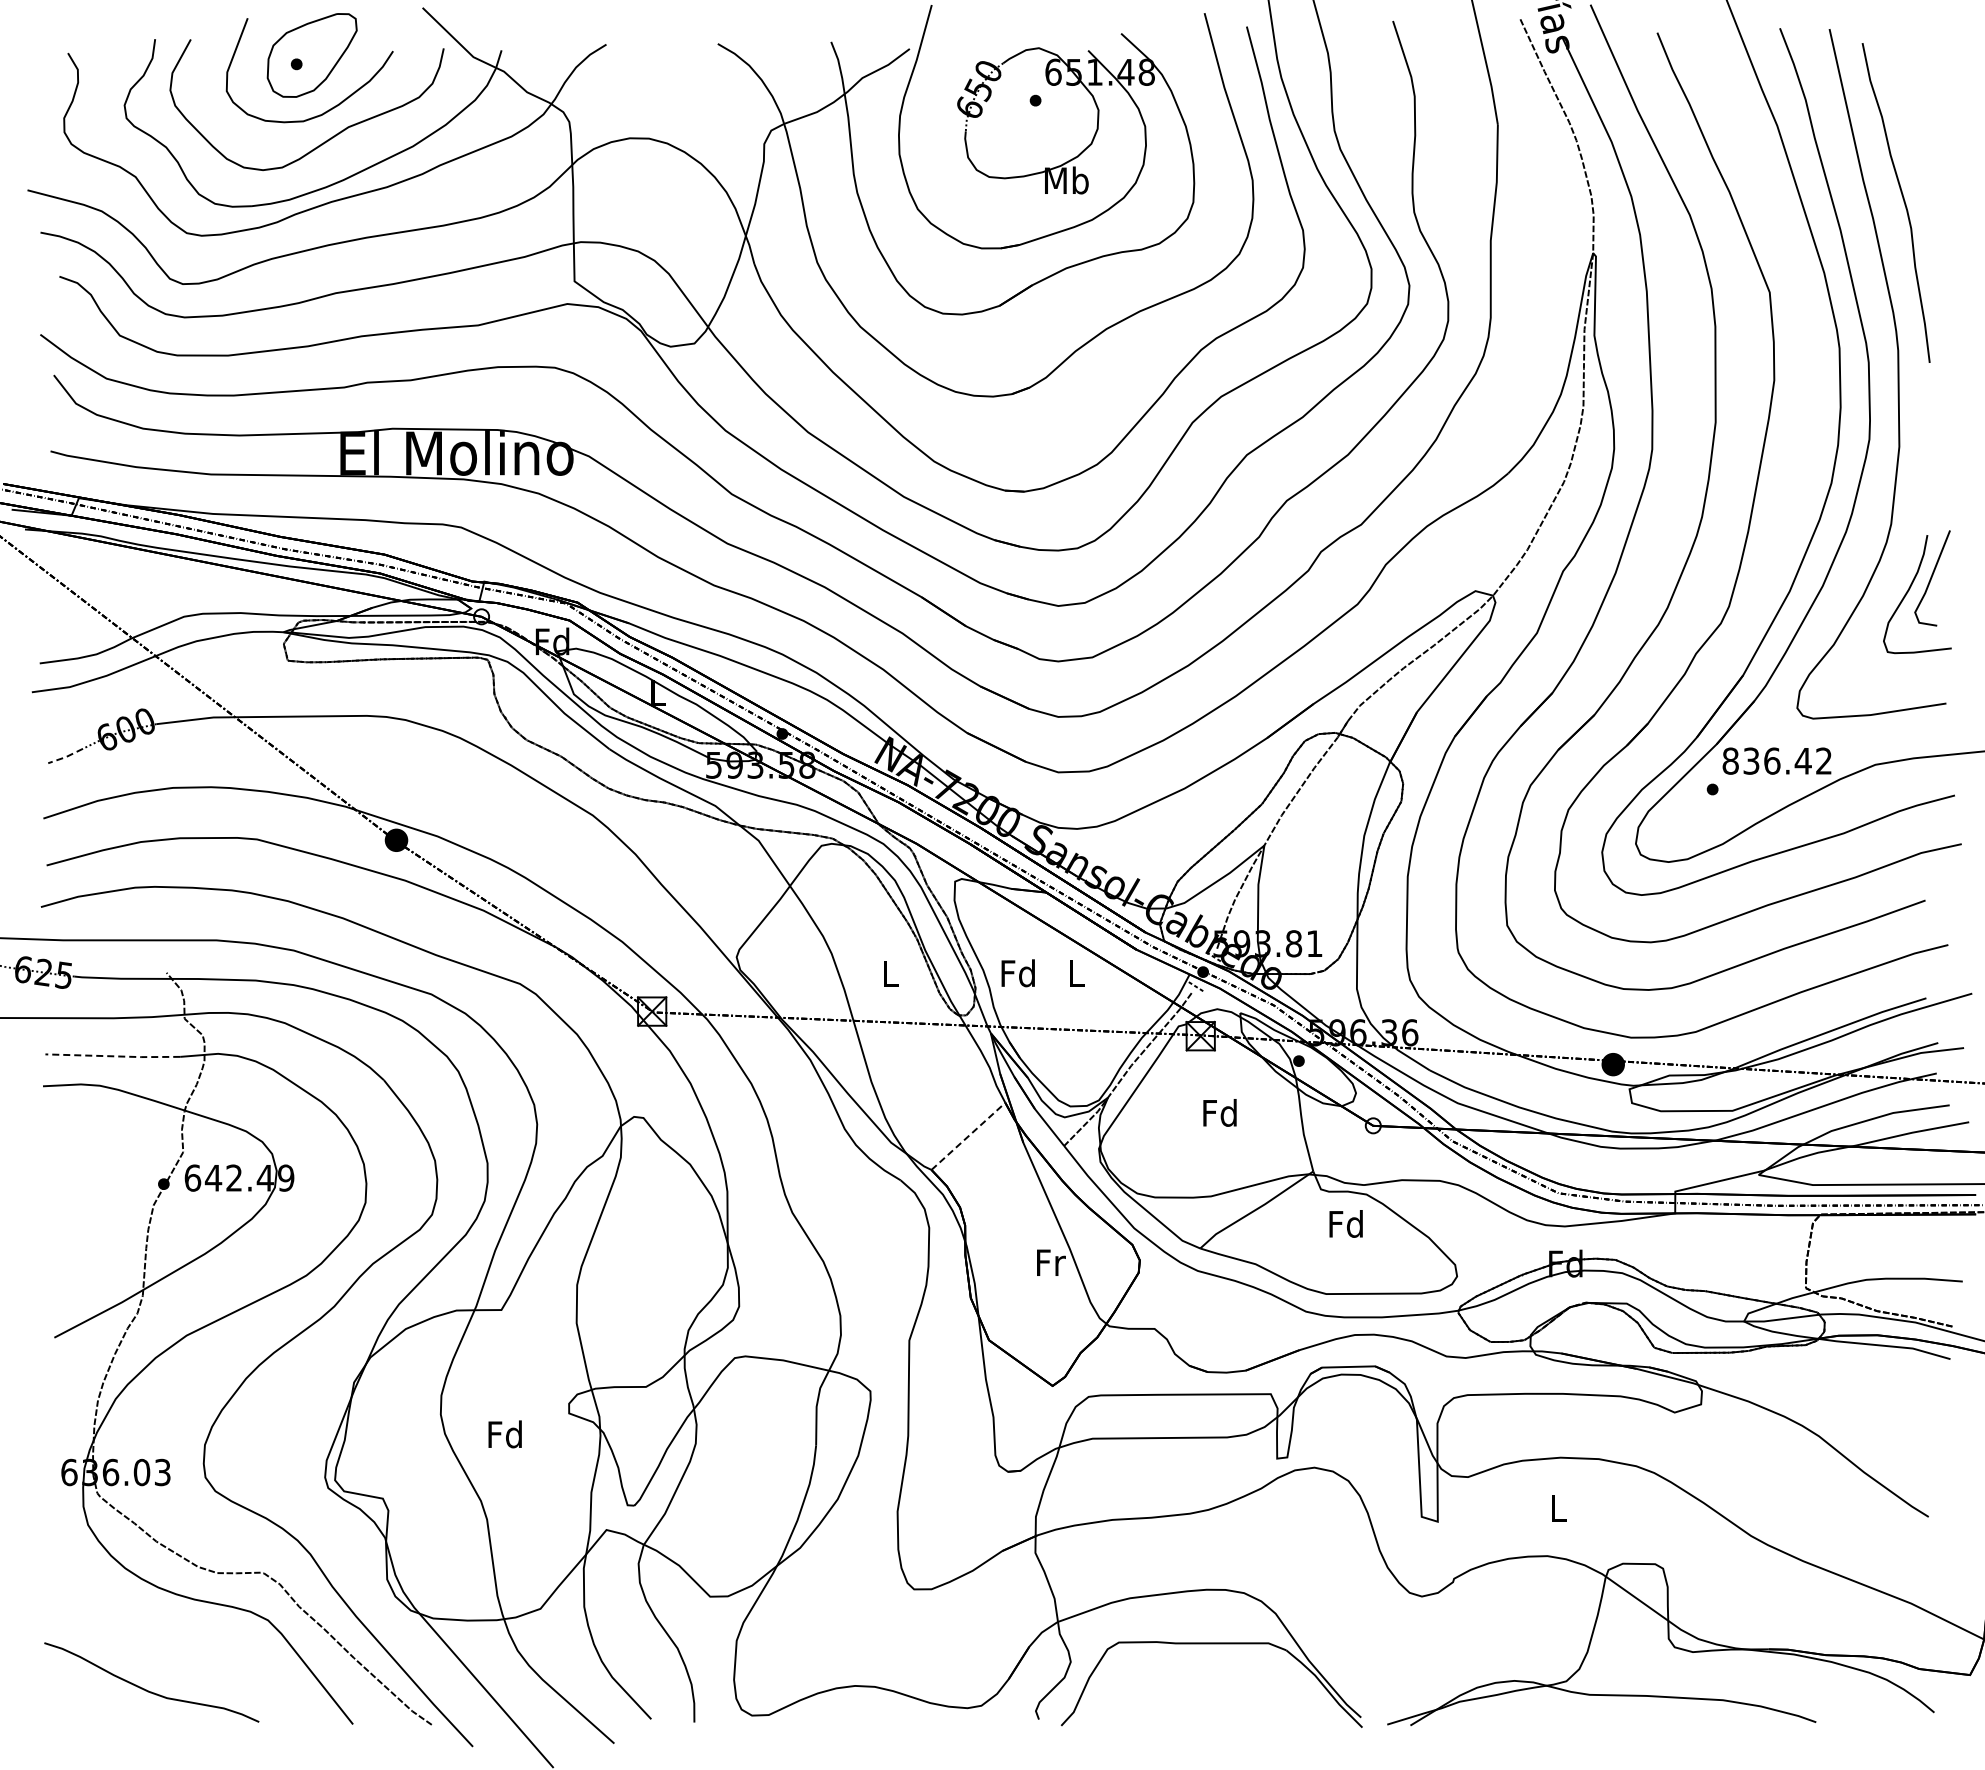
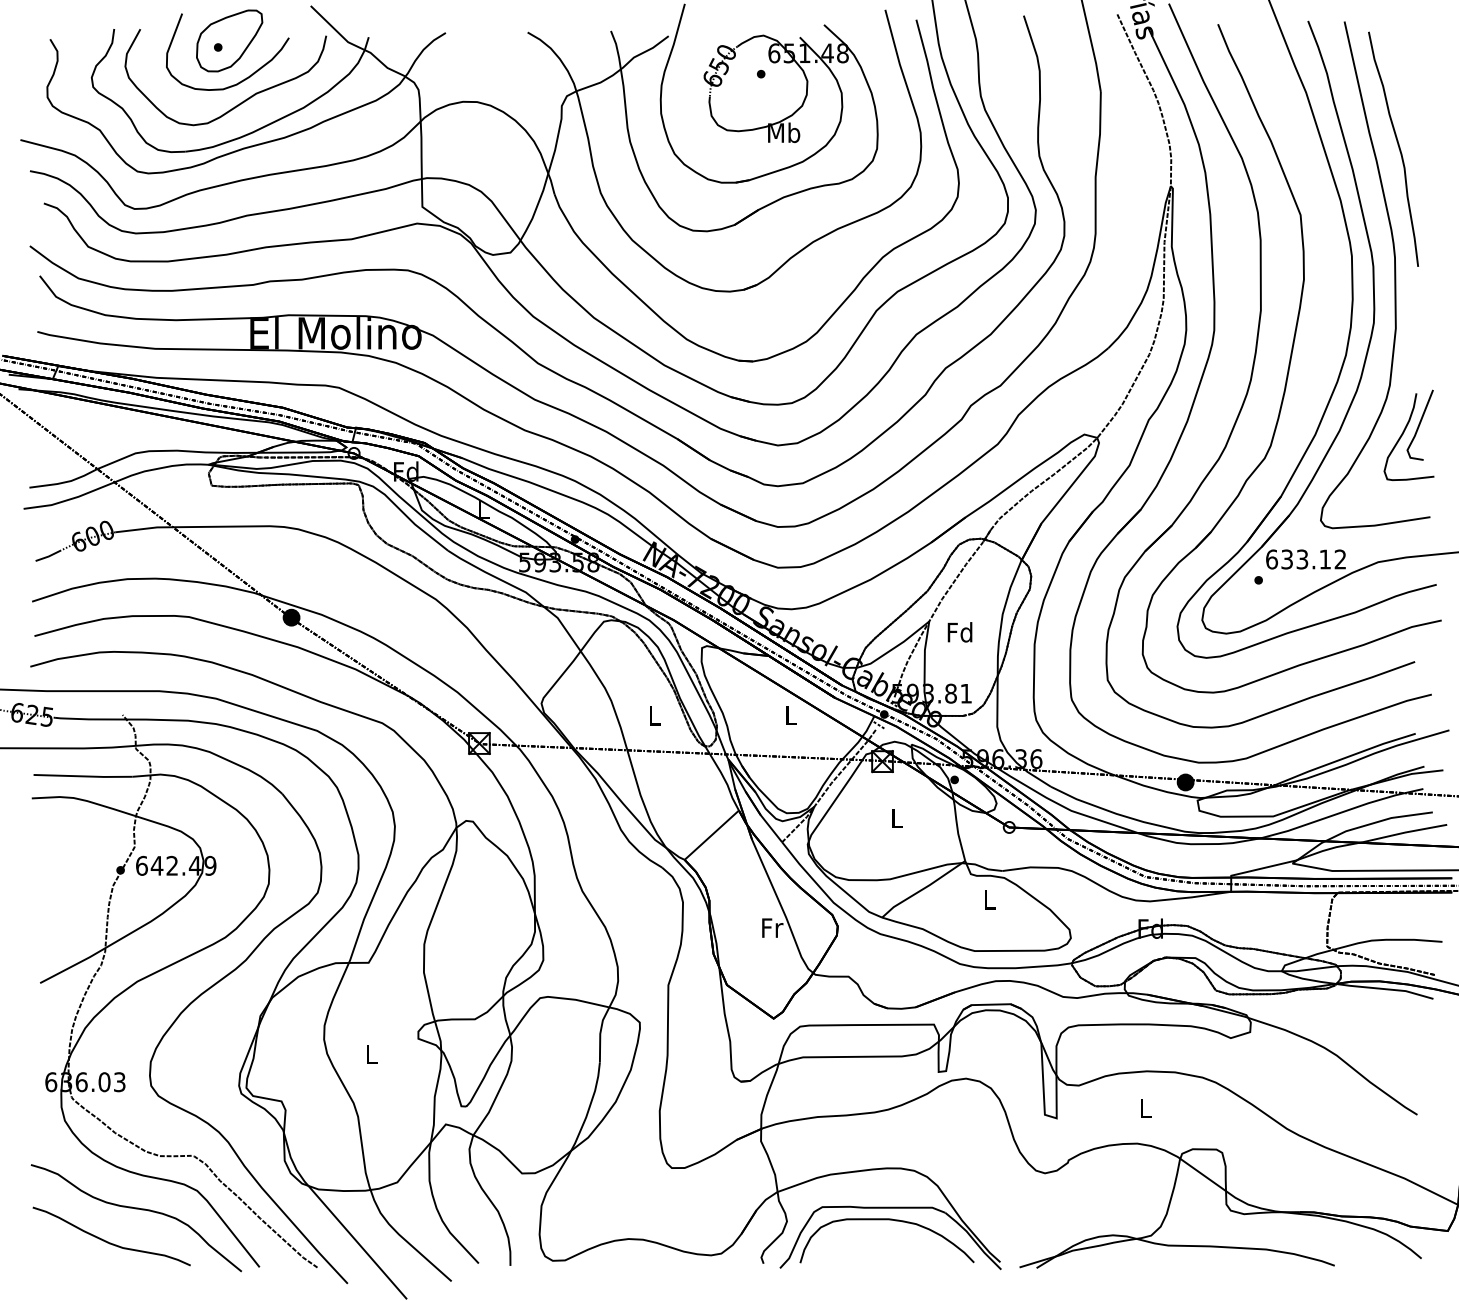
line: (66, 757) -> (49, 556), dashed -> solid
text: (1766, 760) -> (1298, 559), 836.42 -> 633.12
text: (1017, 973) -> (959, 632), moved
line: (113, 1056) -> (83, 776), dashed -> solid
text: (1219, 1112) -> (896, 817), Fd -> L
line: (968, 1136) -> (711, 835), dashed -> solid
text: (1345, 1223) -> (988, 899), Fd -> L
text: (504, 1434) -> (370, 1054), Fd -> L
curve: (185, 1645) -> (136, 1209), added
curve: (1210, 1660) -> (889, 1220), added

